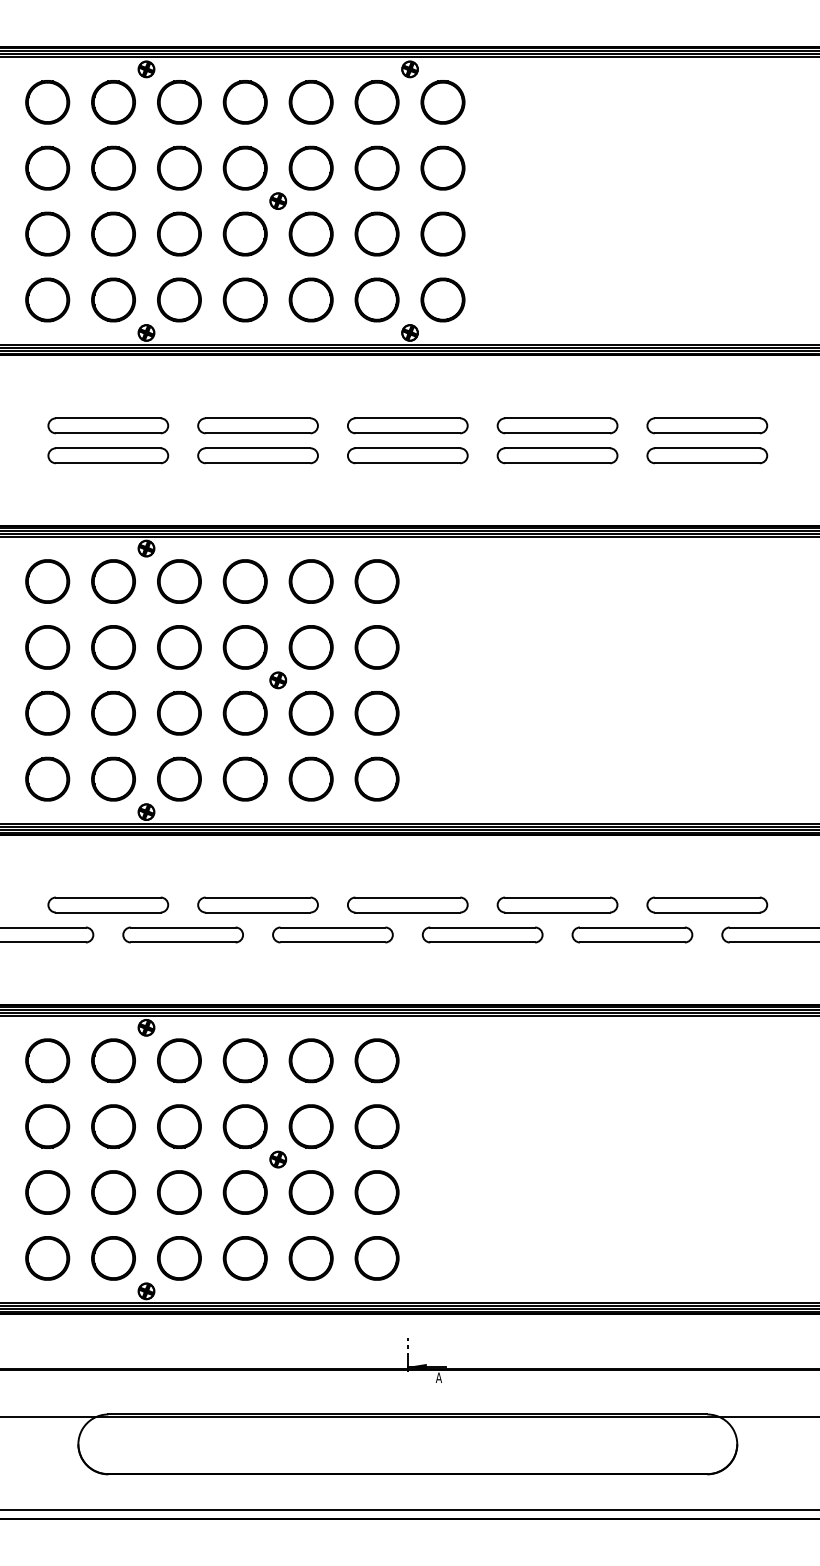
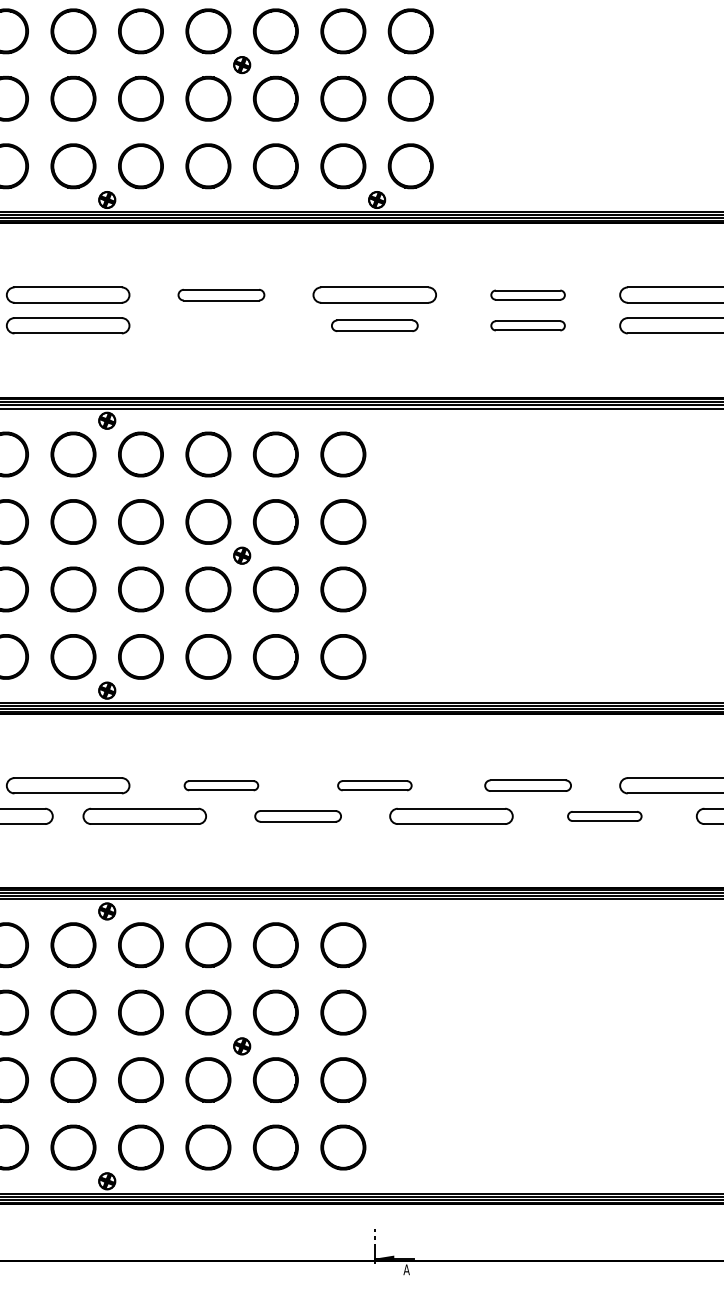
part: (257, 425) -> (220, 294), size x0.7
part: (557, 425) -> (528, 294), size x0.6
part: (257, 455) -> (220, 325), removed
part: (407, 455) -> (374, 325), size x0.7
part: (557, 455) -> (528, 325), size x0.6
part: (257, 904) -> (220, 785), size x0.6
part: (407, 904) -> (374, 785), size x0.6
part: (557, 904) -> (528, 785), size x0.7
part: (332, 934) -> (297, 815), size x0.7
part: (632, 934) -> (604, 815), size x0.6

